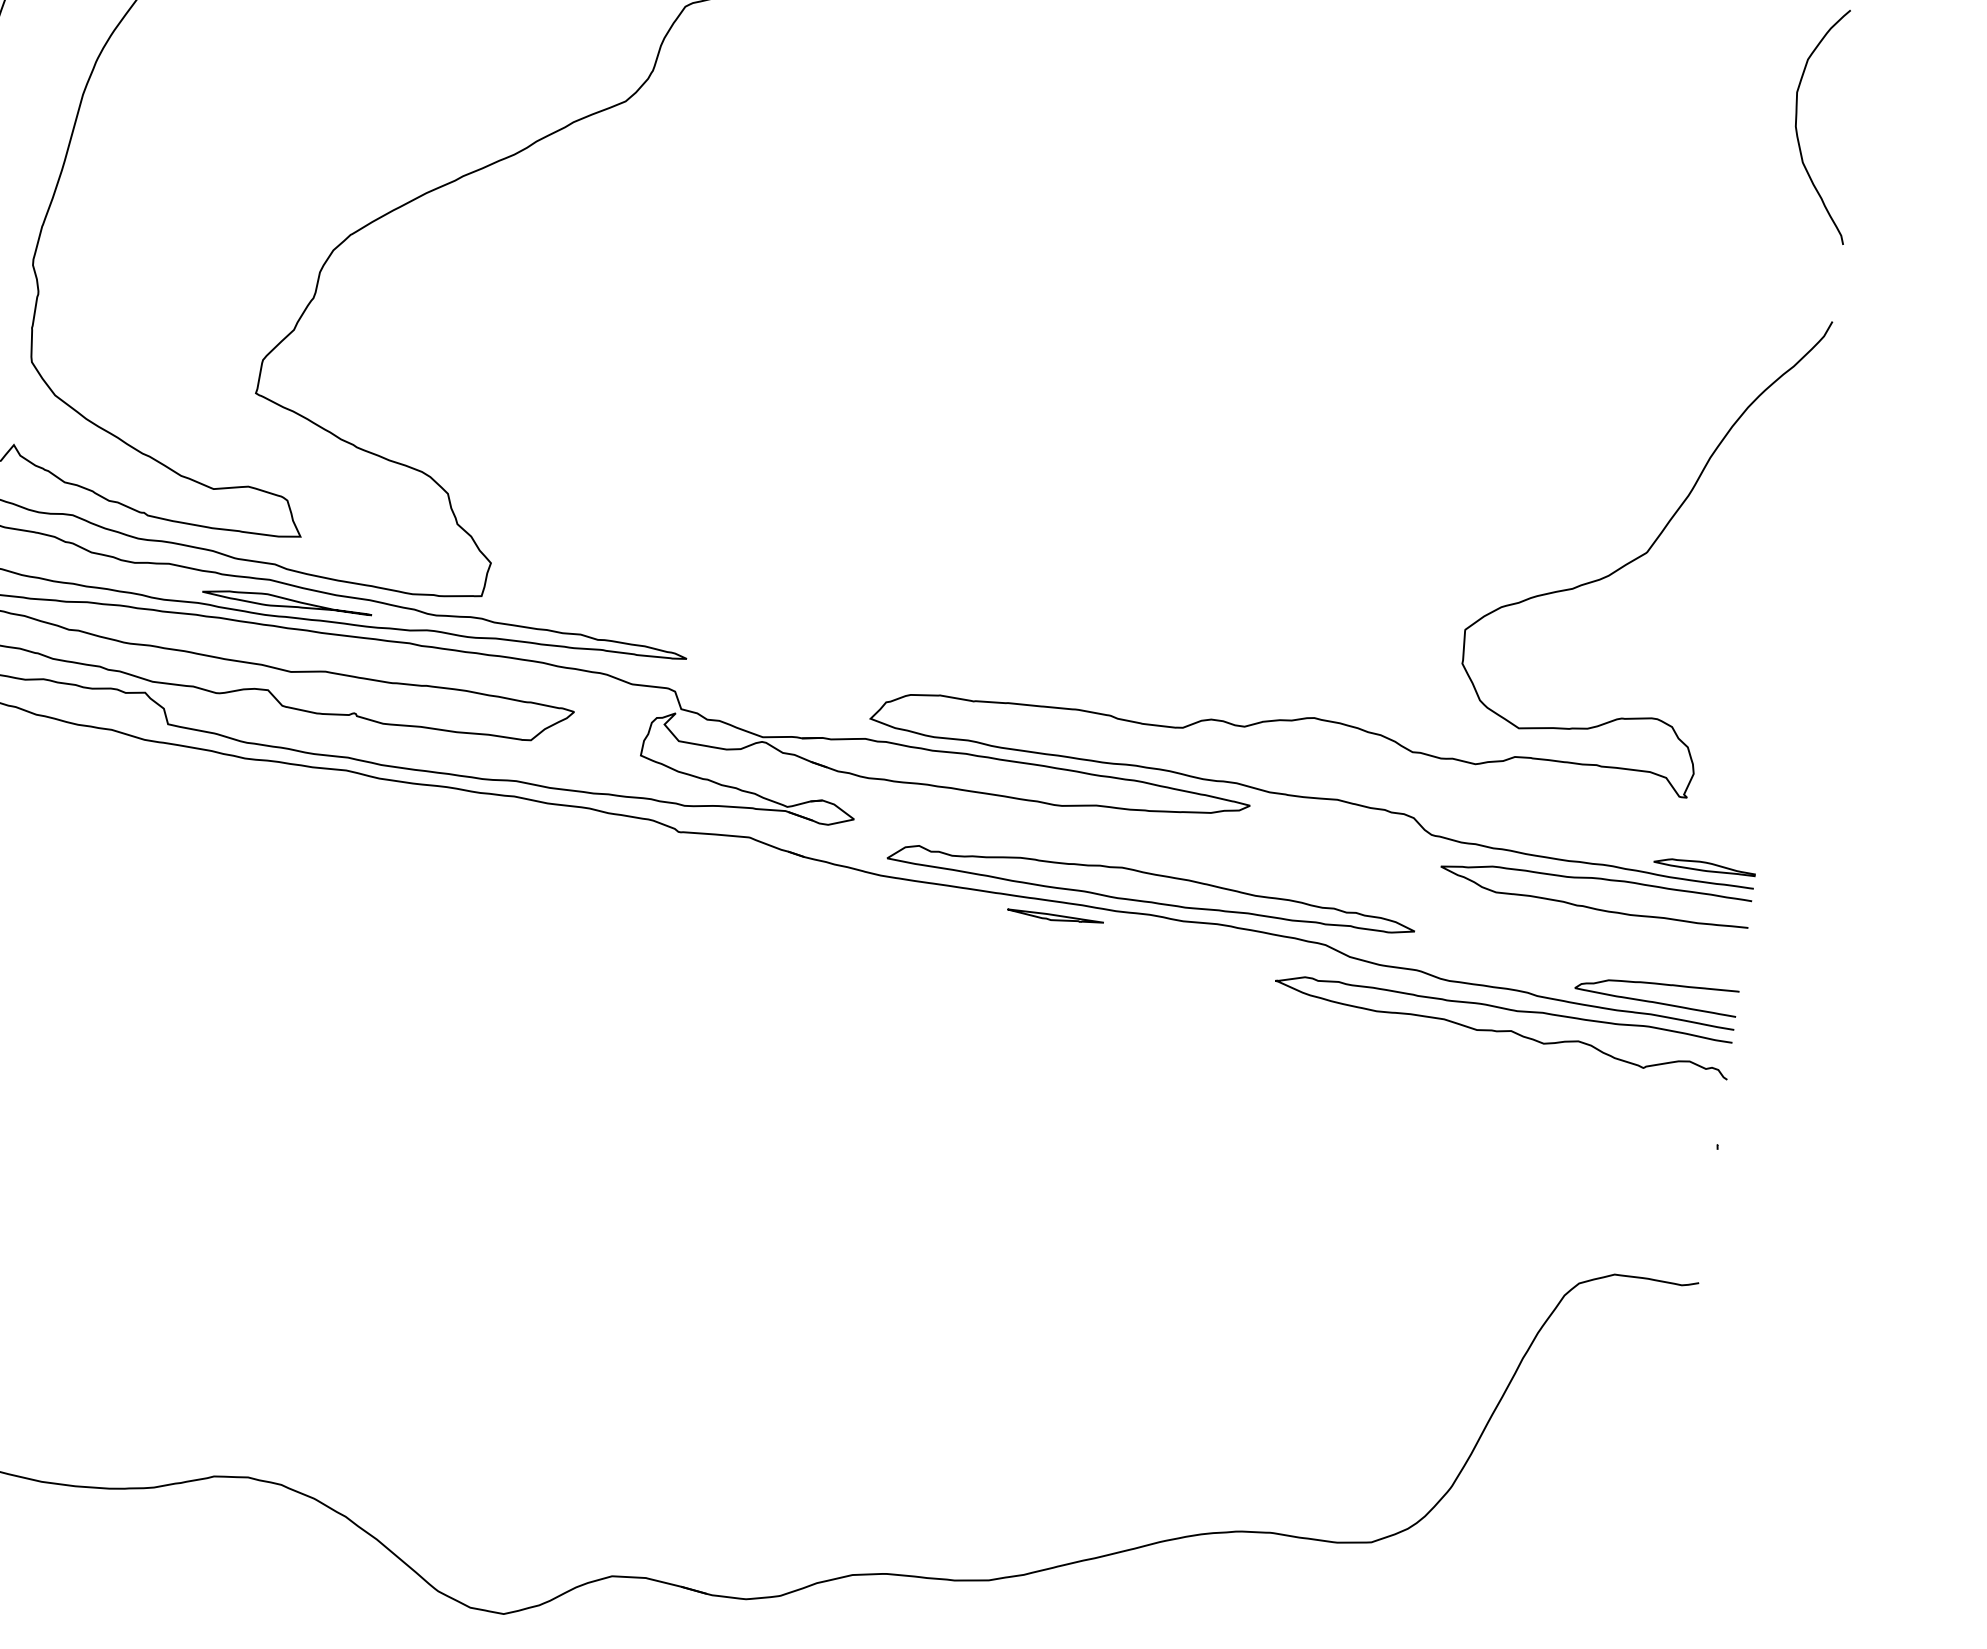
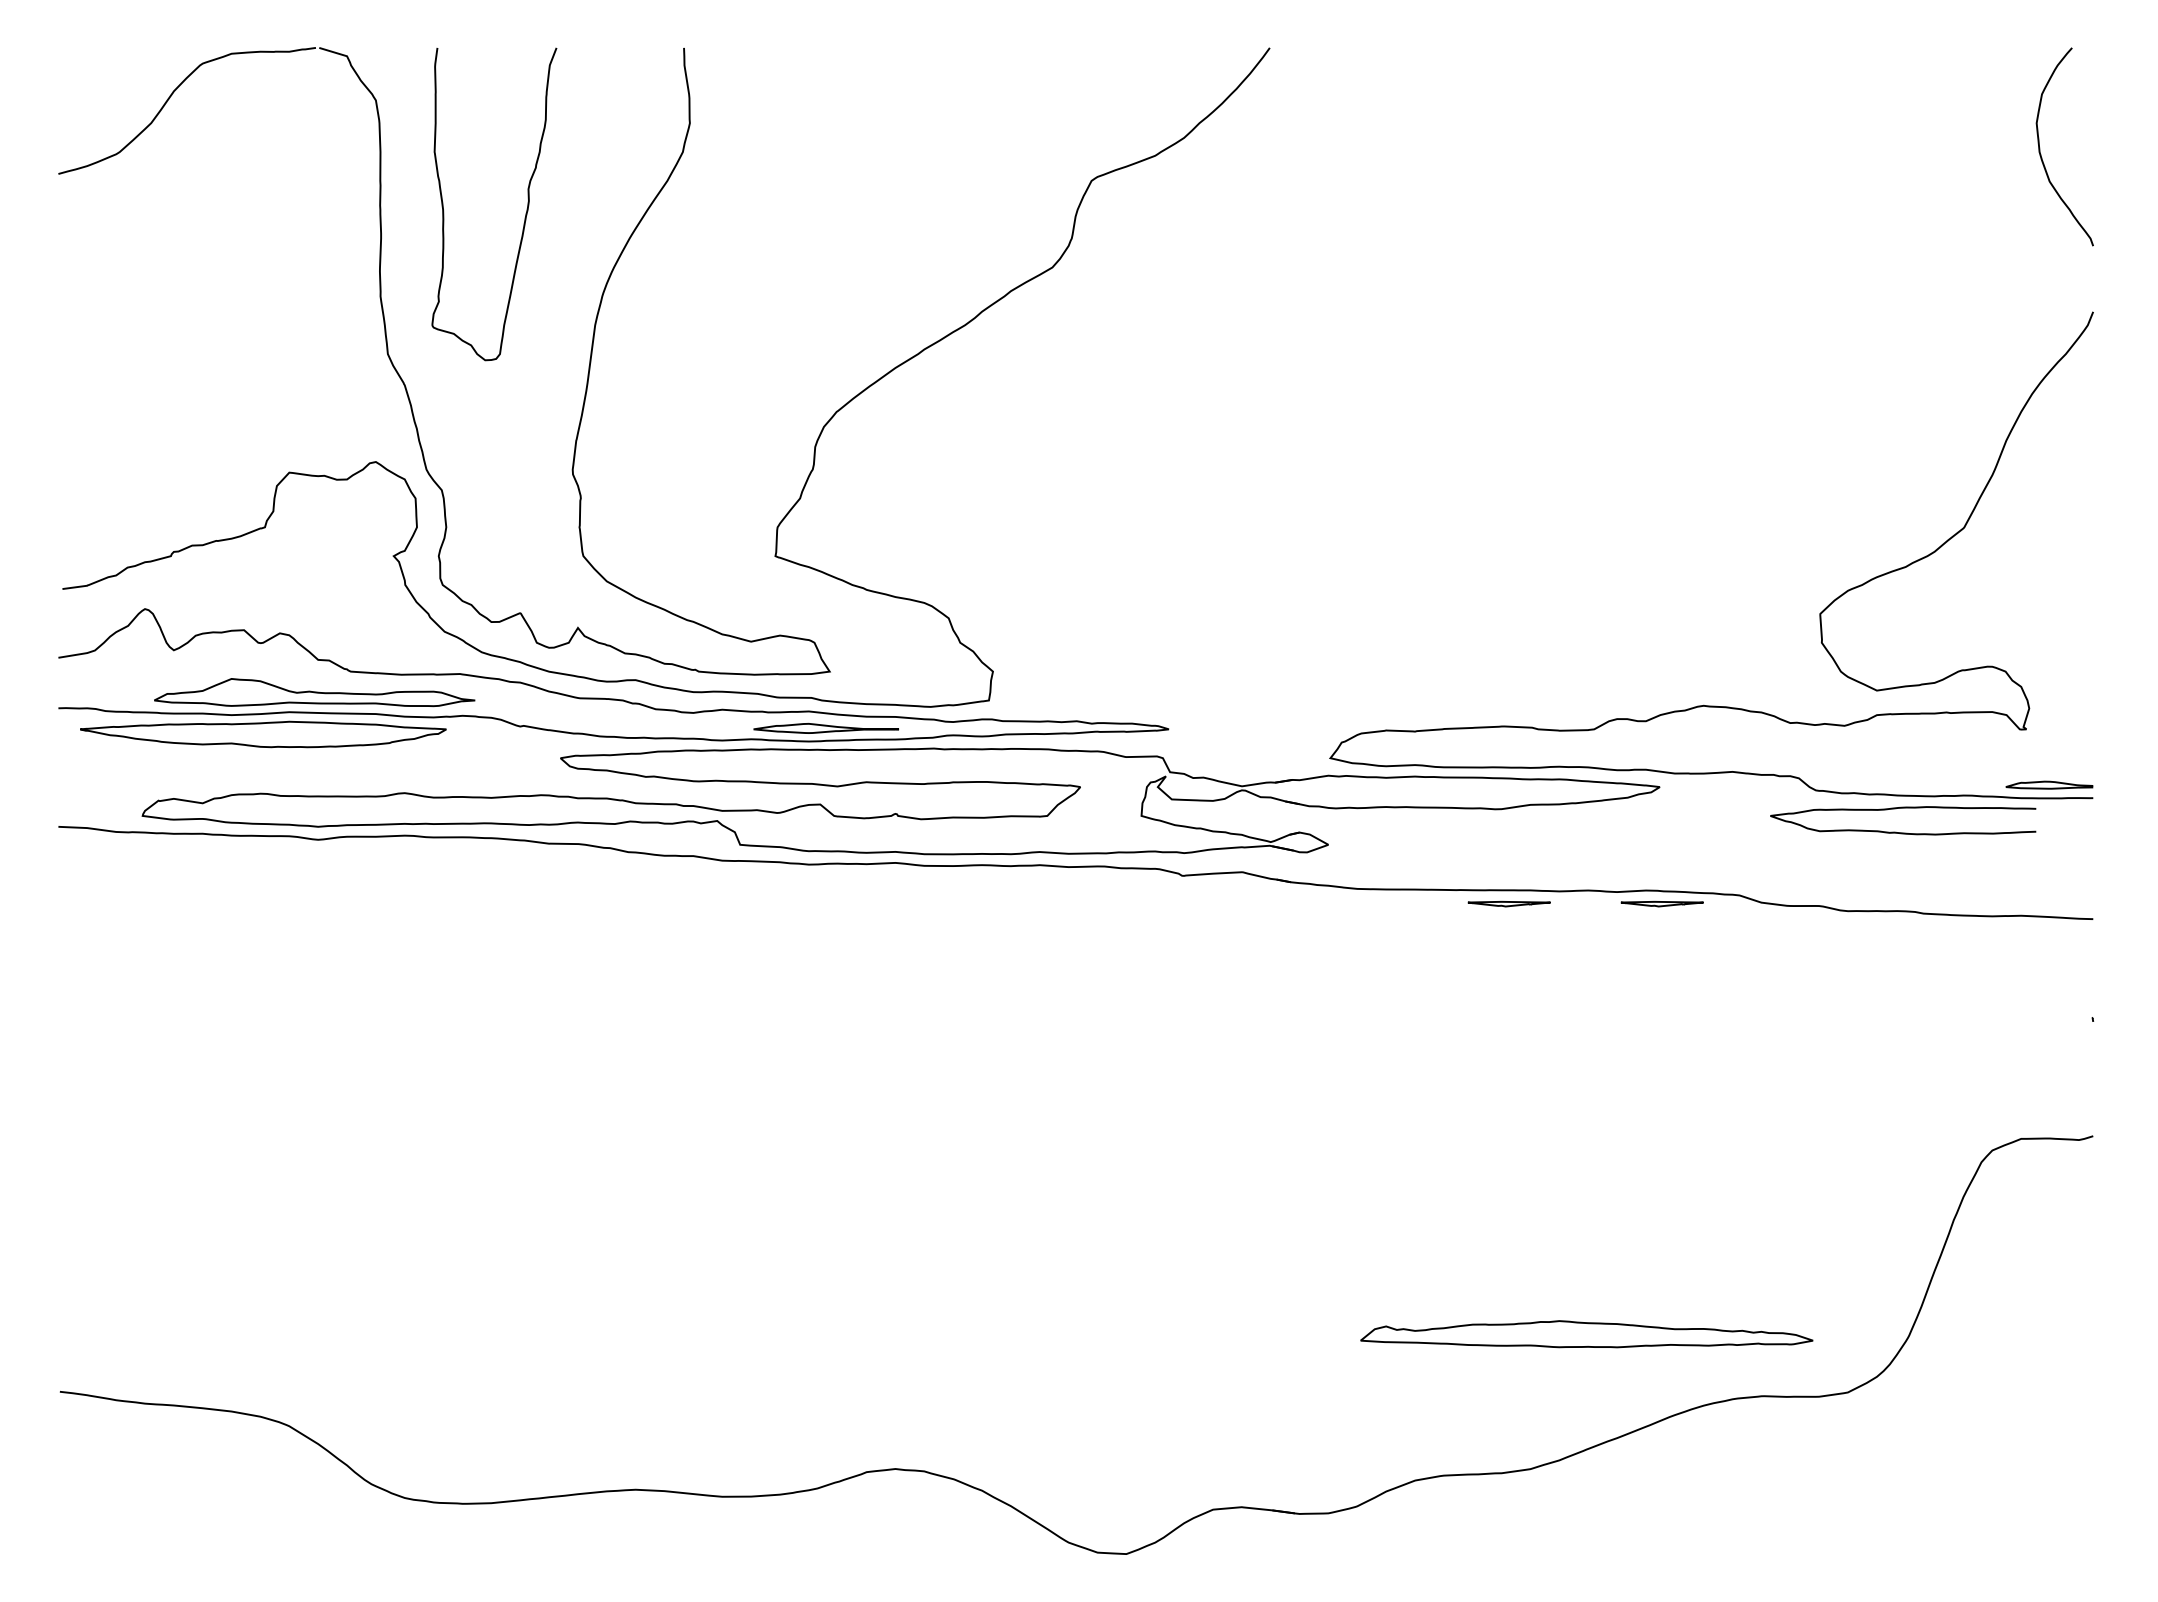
curve: (1597, 879) -> (1903, 808), moved
part: (1151, 887) -> (1586, 1334), moved
part: (1233, 942) -> (1661, 904), added
curve: (1657, 985) -> (2023, 890), removed
curve: (1501, 1030) -> (1897, 946), removed

